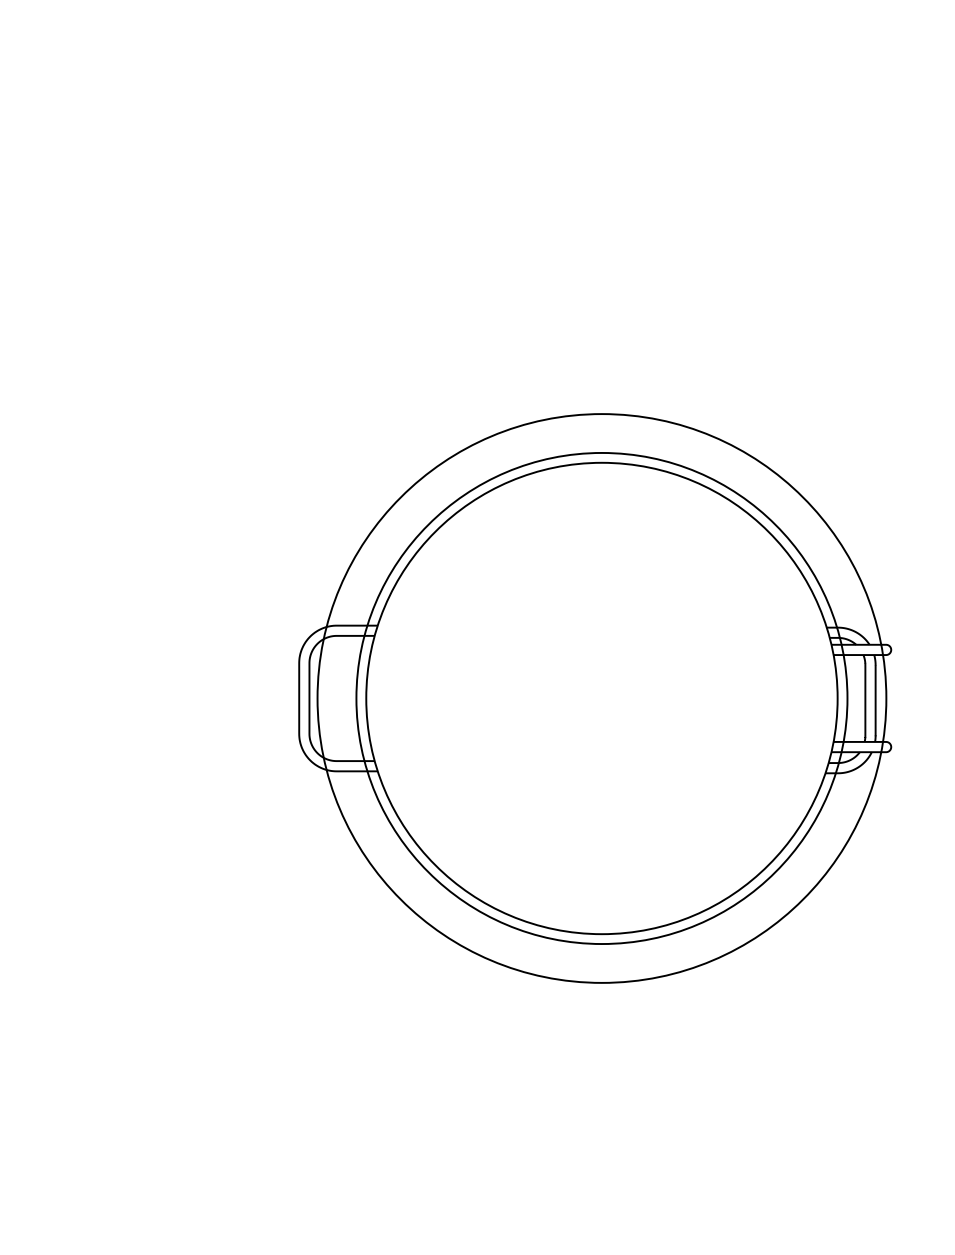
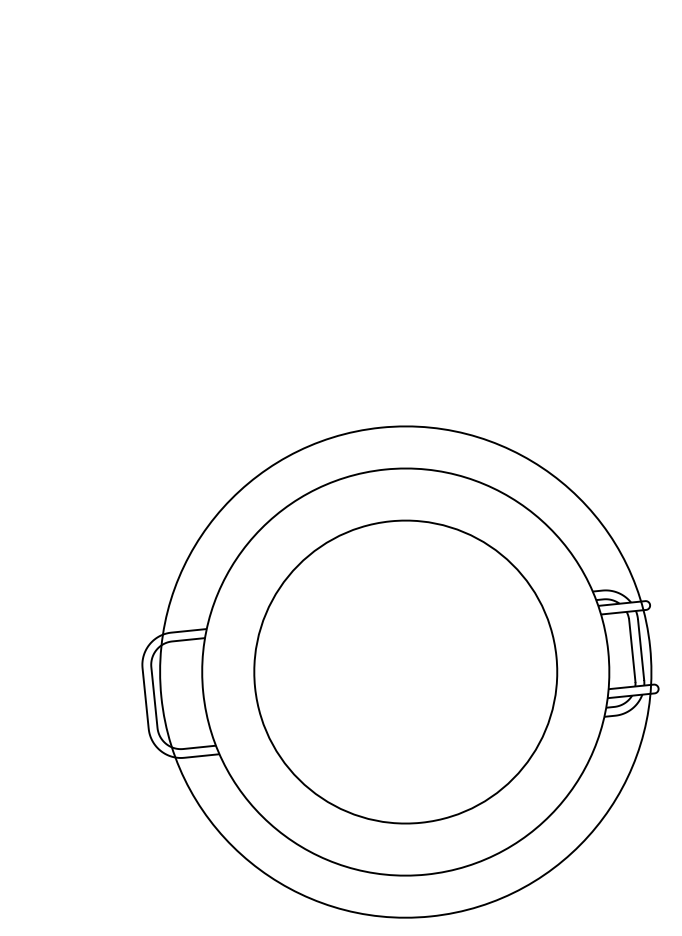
circle: (601, 698) -> (405, 672), size x0.71

